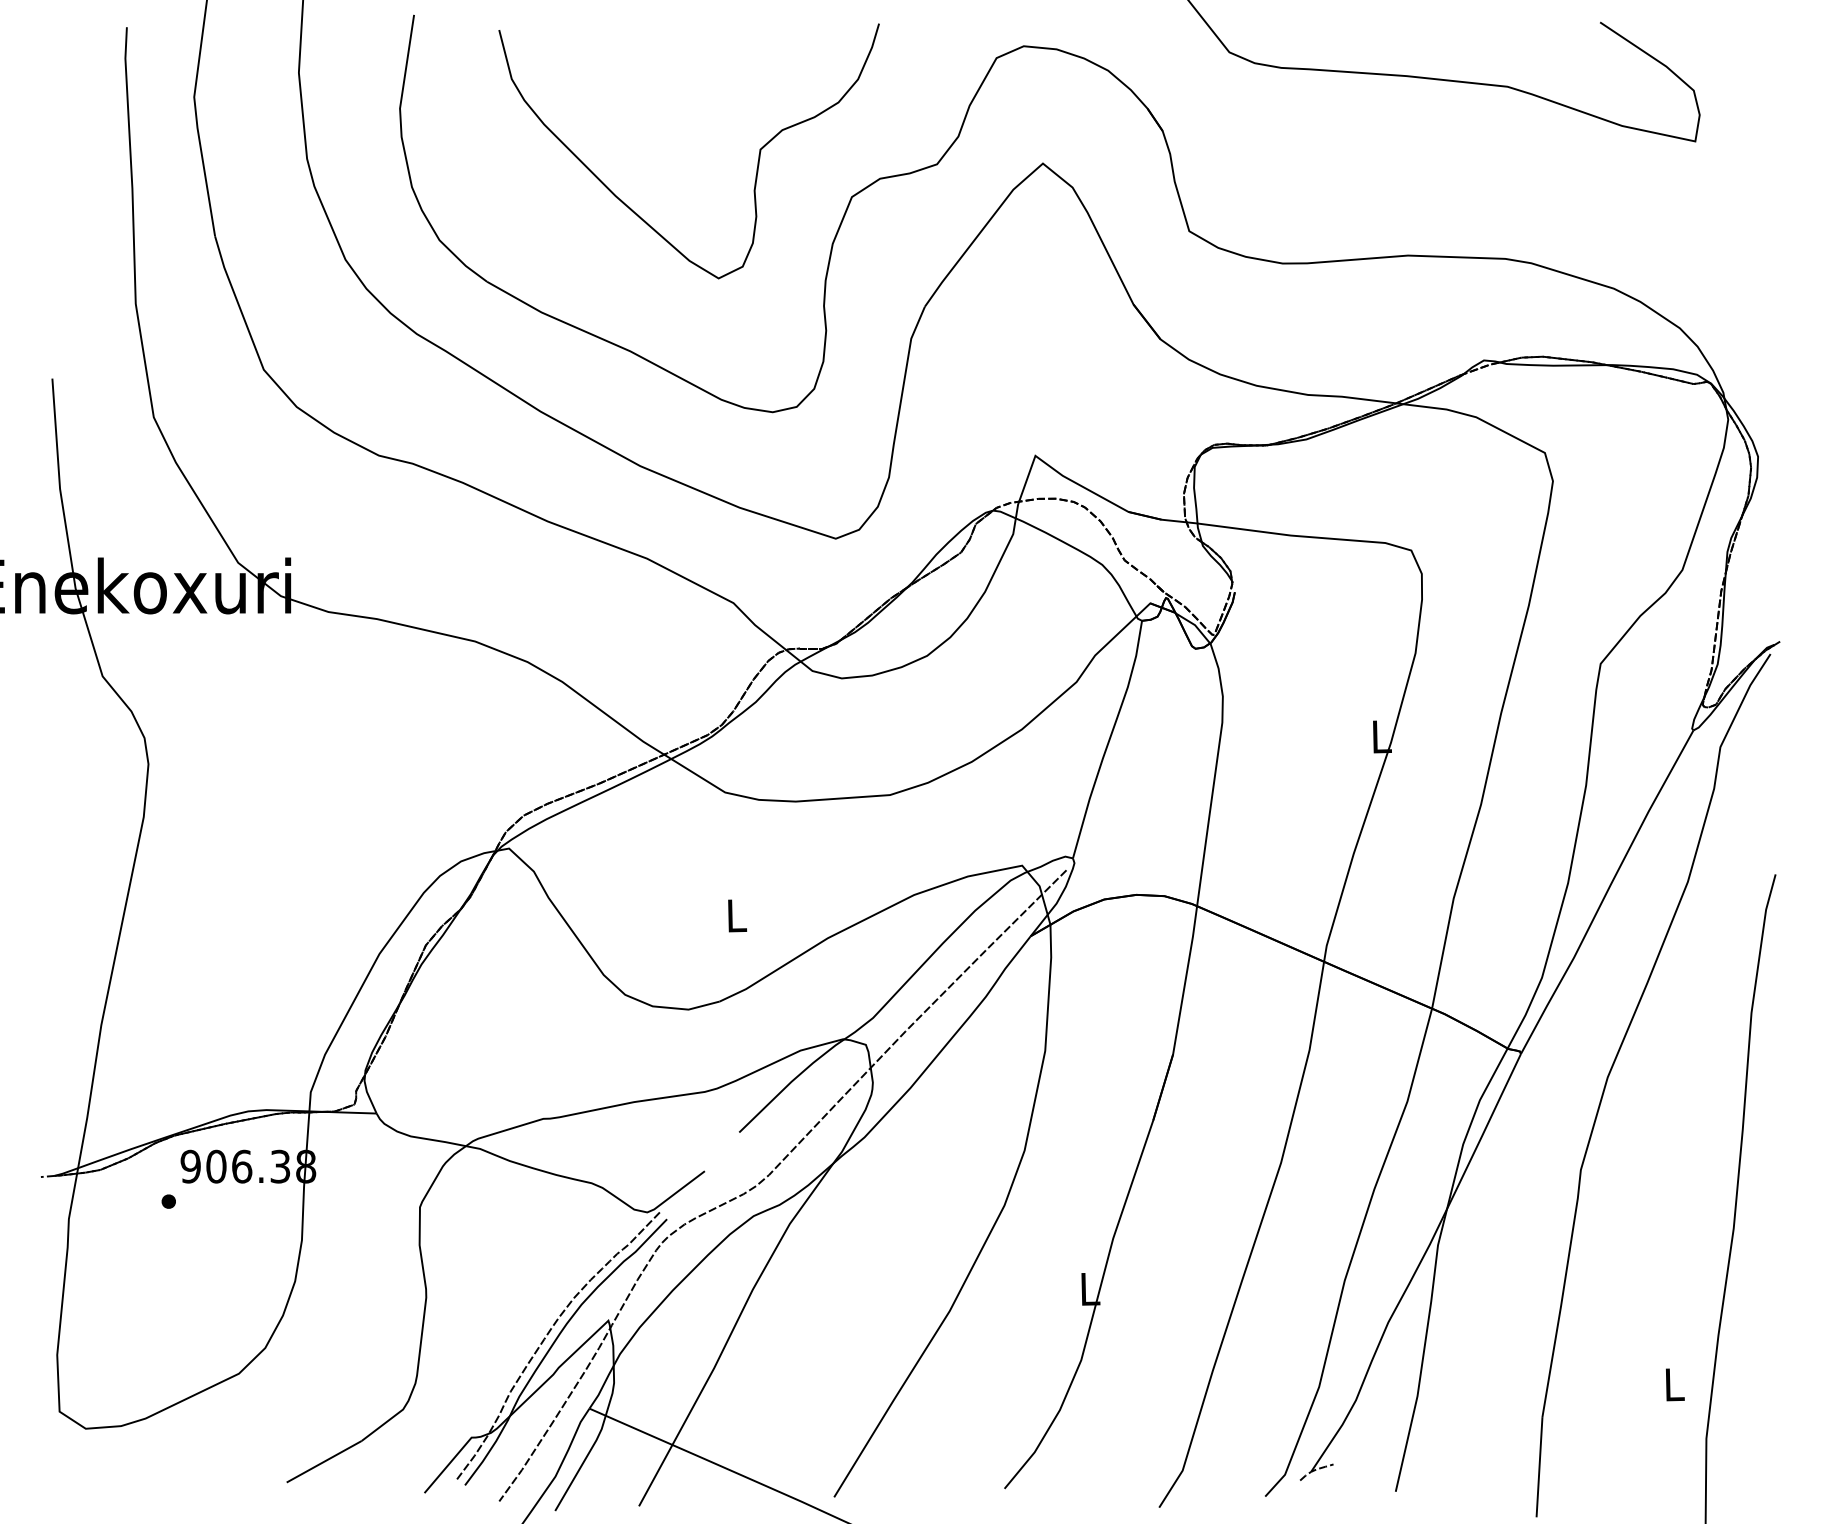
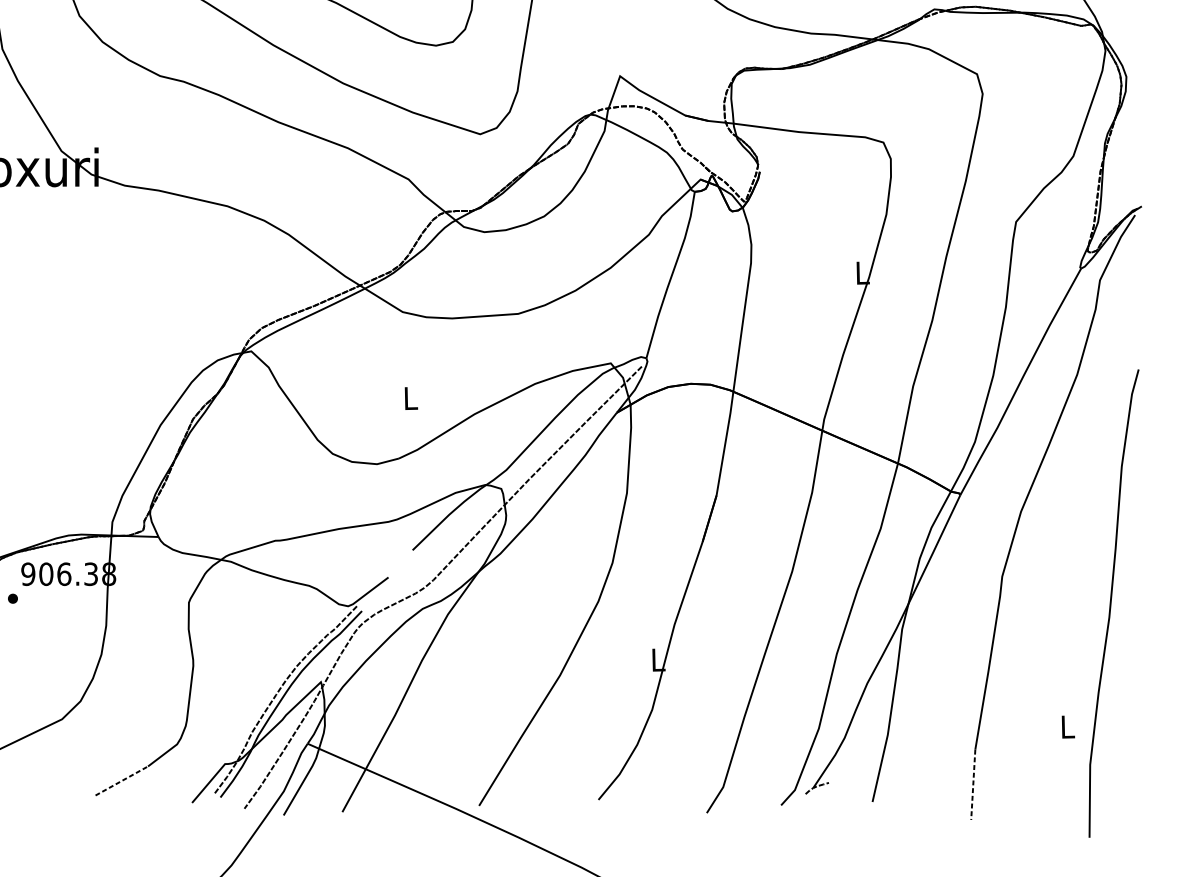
line: (324, 1461) -> (122, 780), solid -> dashed
line: (1539, 1467) -> (973, 785), solid -> dashed

